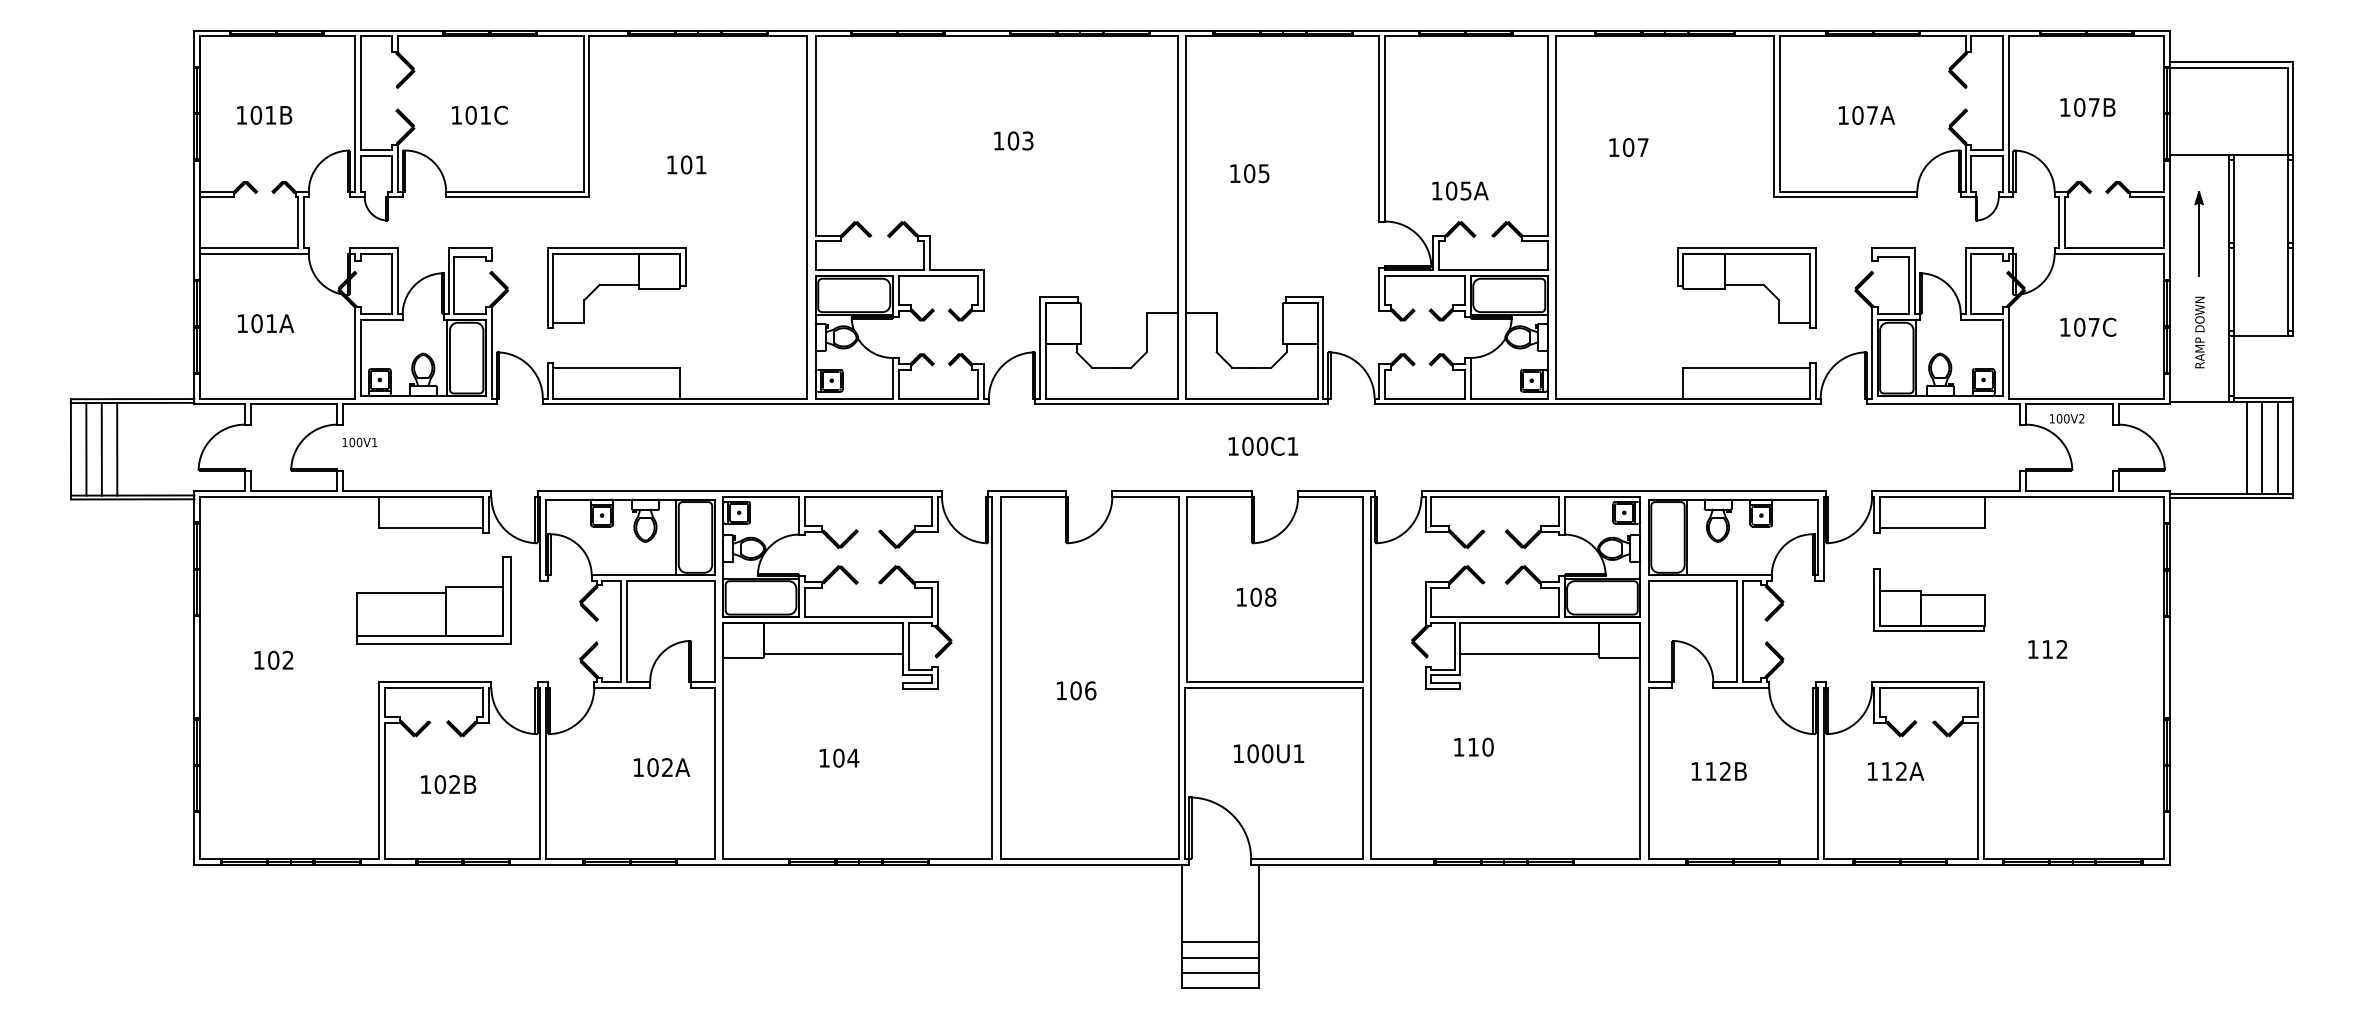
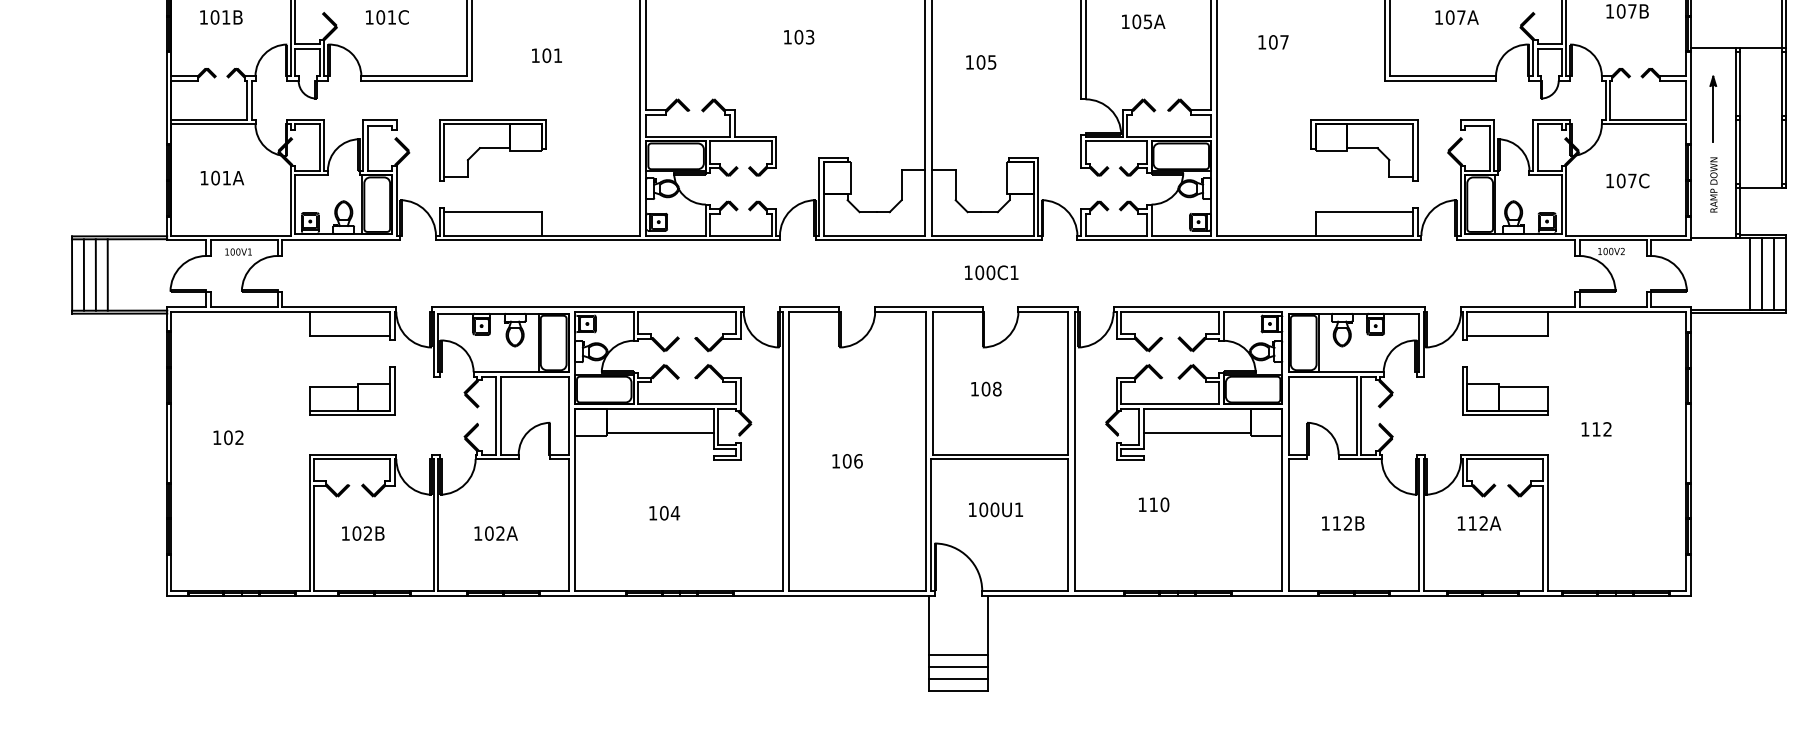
text: (1460, 190) -> (1143, 21), moved
text: (359, 442) -> (238, 252), moved
part: (433, 599) -> (351, 390), size x0.71
text: (661, 767) -> (495, 533), moved

